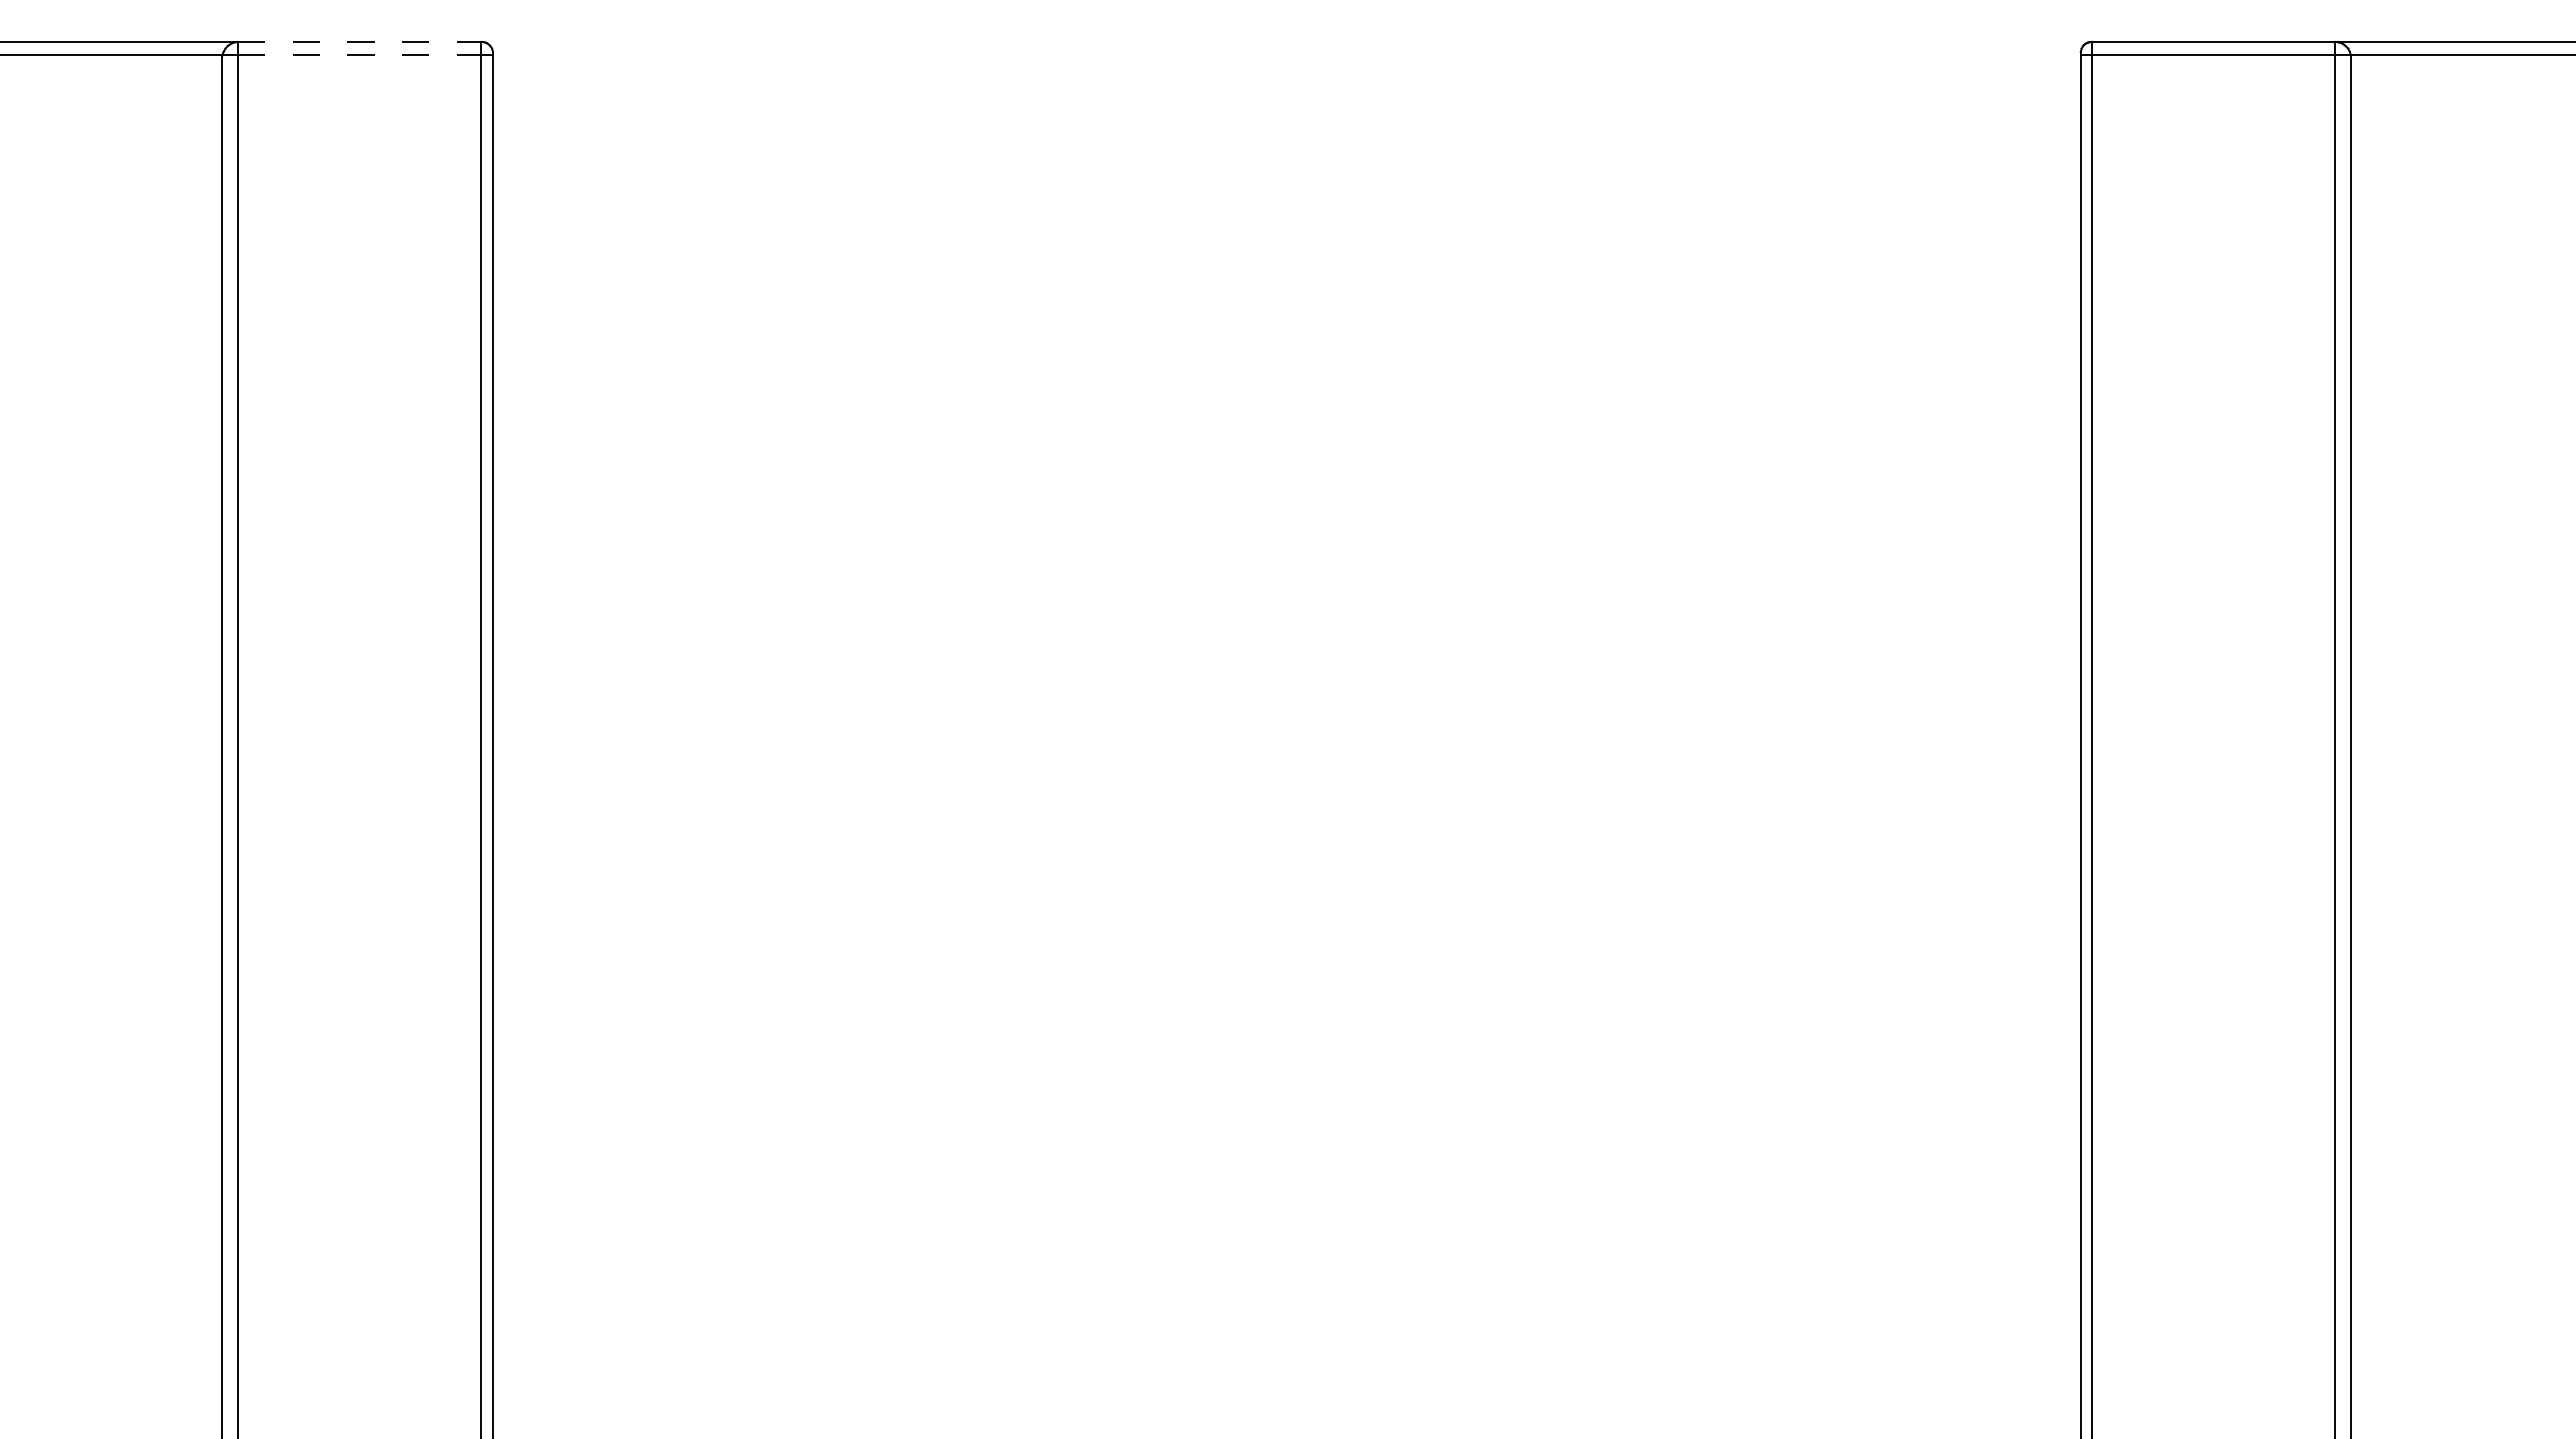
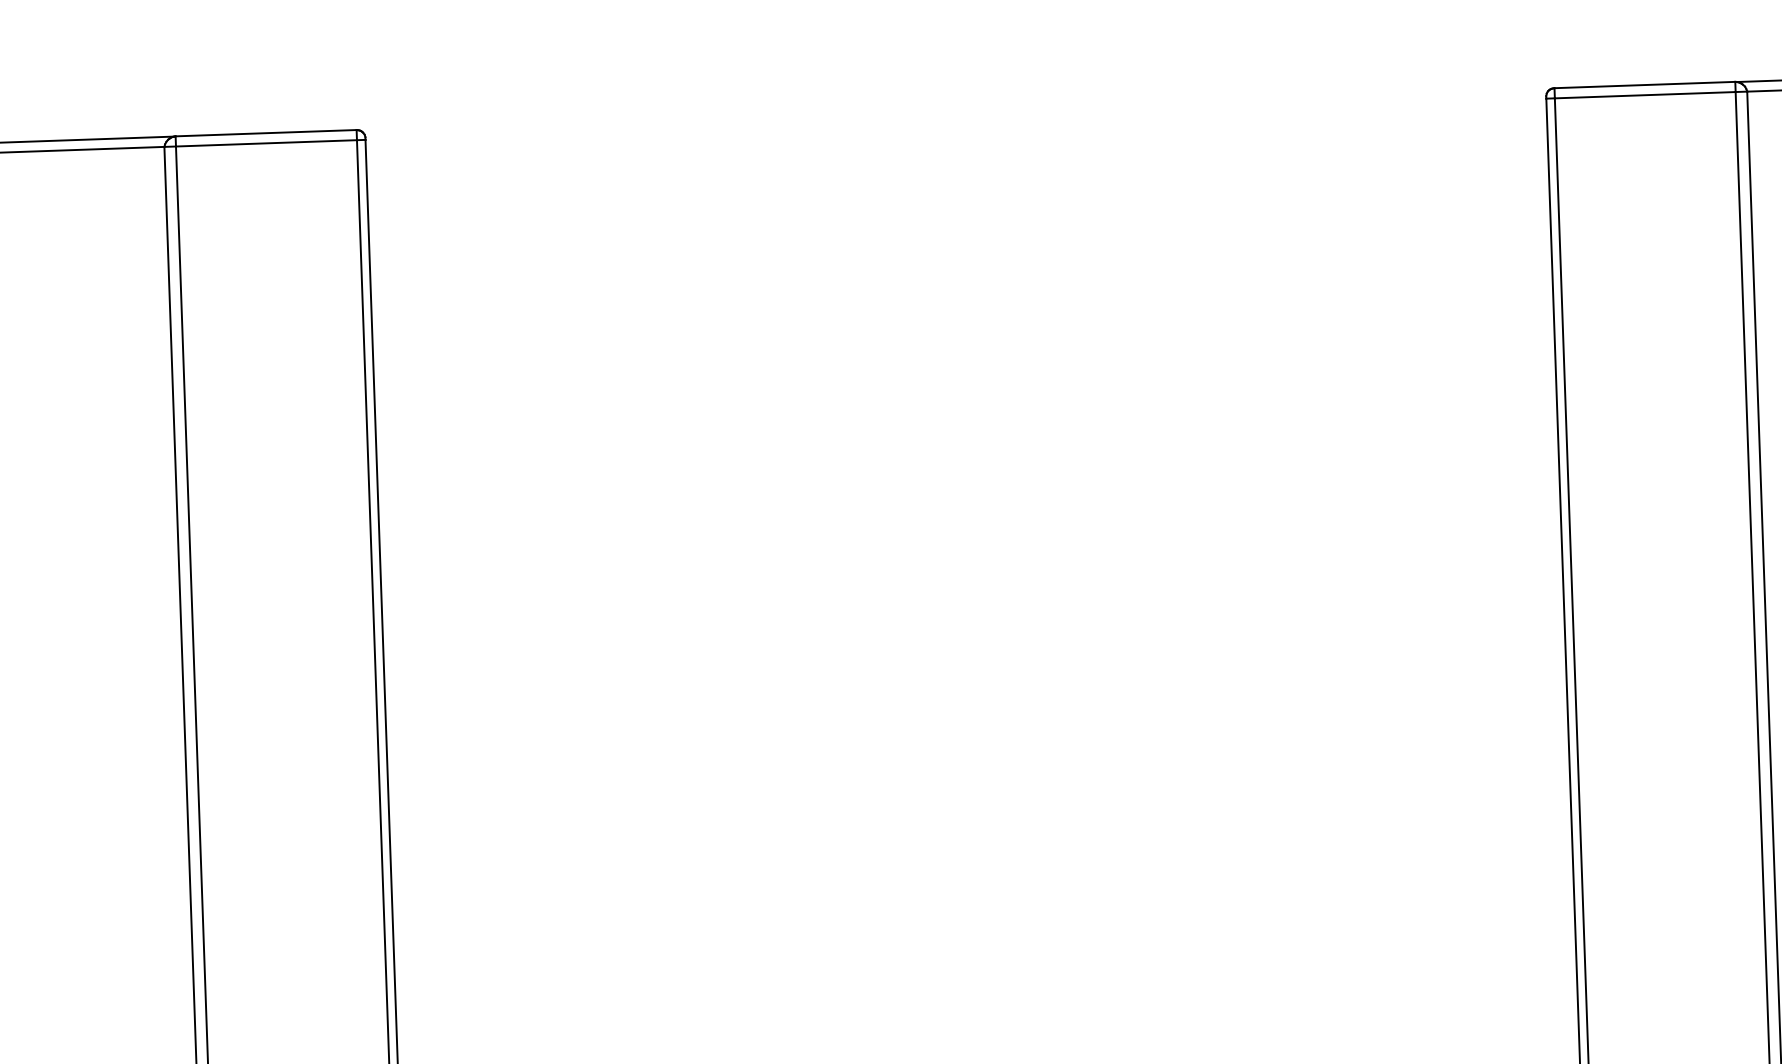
line: (359, 41) -> (265, 132), dashed -> solid
line: (359, 55) -> (266, 143), dashed -> solid

